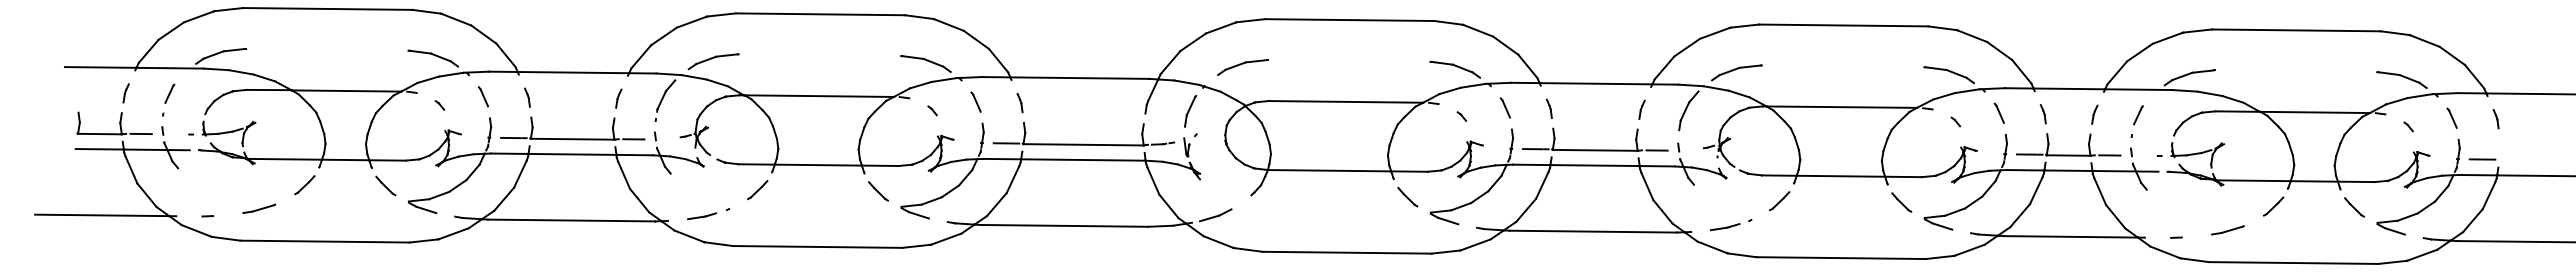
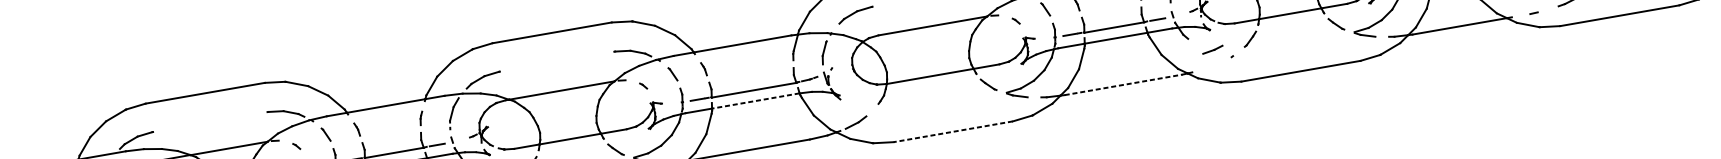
line: (1082, 159) -> (755, 100), solid -> dashed
line: (1725, 227) -> (1213, 50), moved
line: (1593, 231) -> (1123, 84), solid -> dashed
line: (1347, 252) -> (953, 131), solid -> dashed

